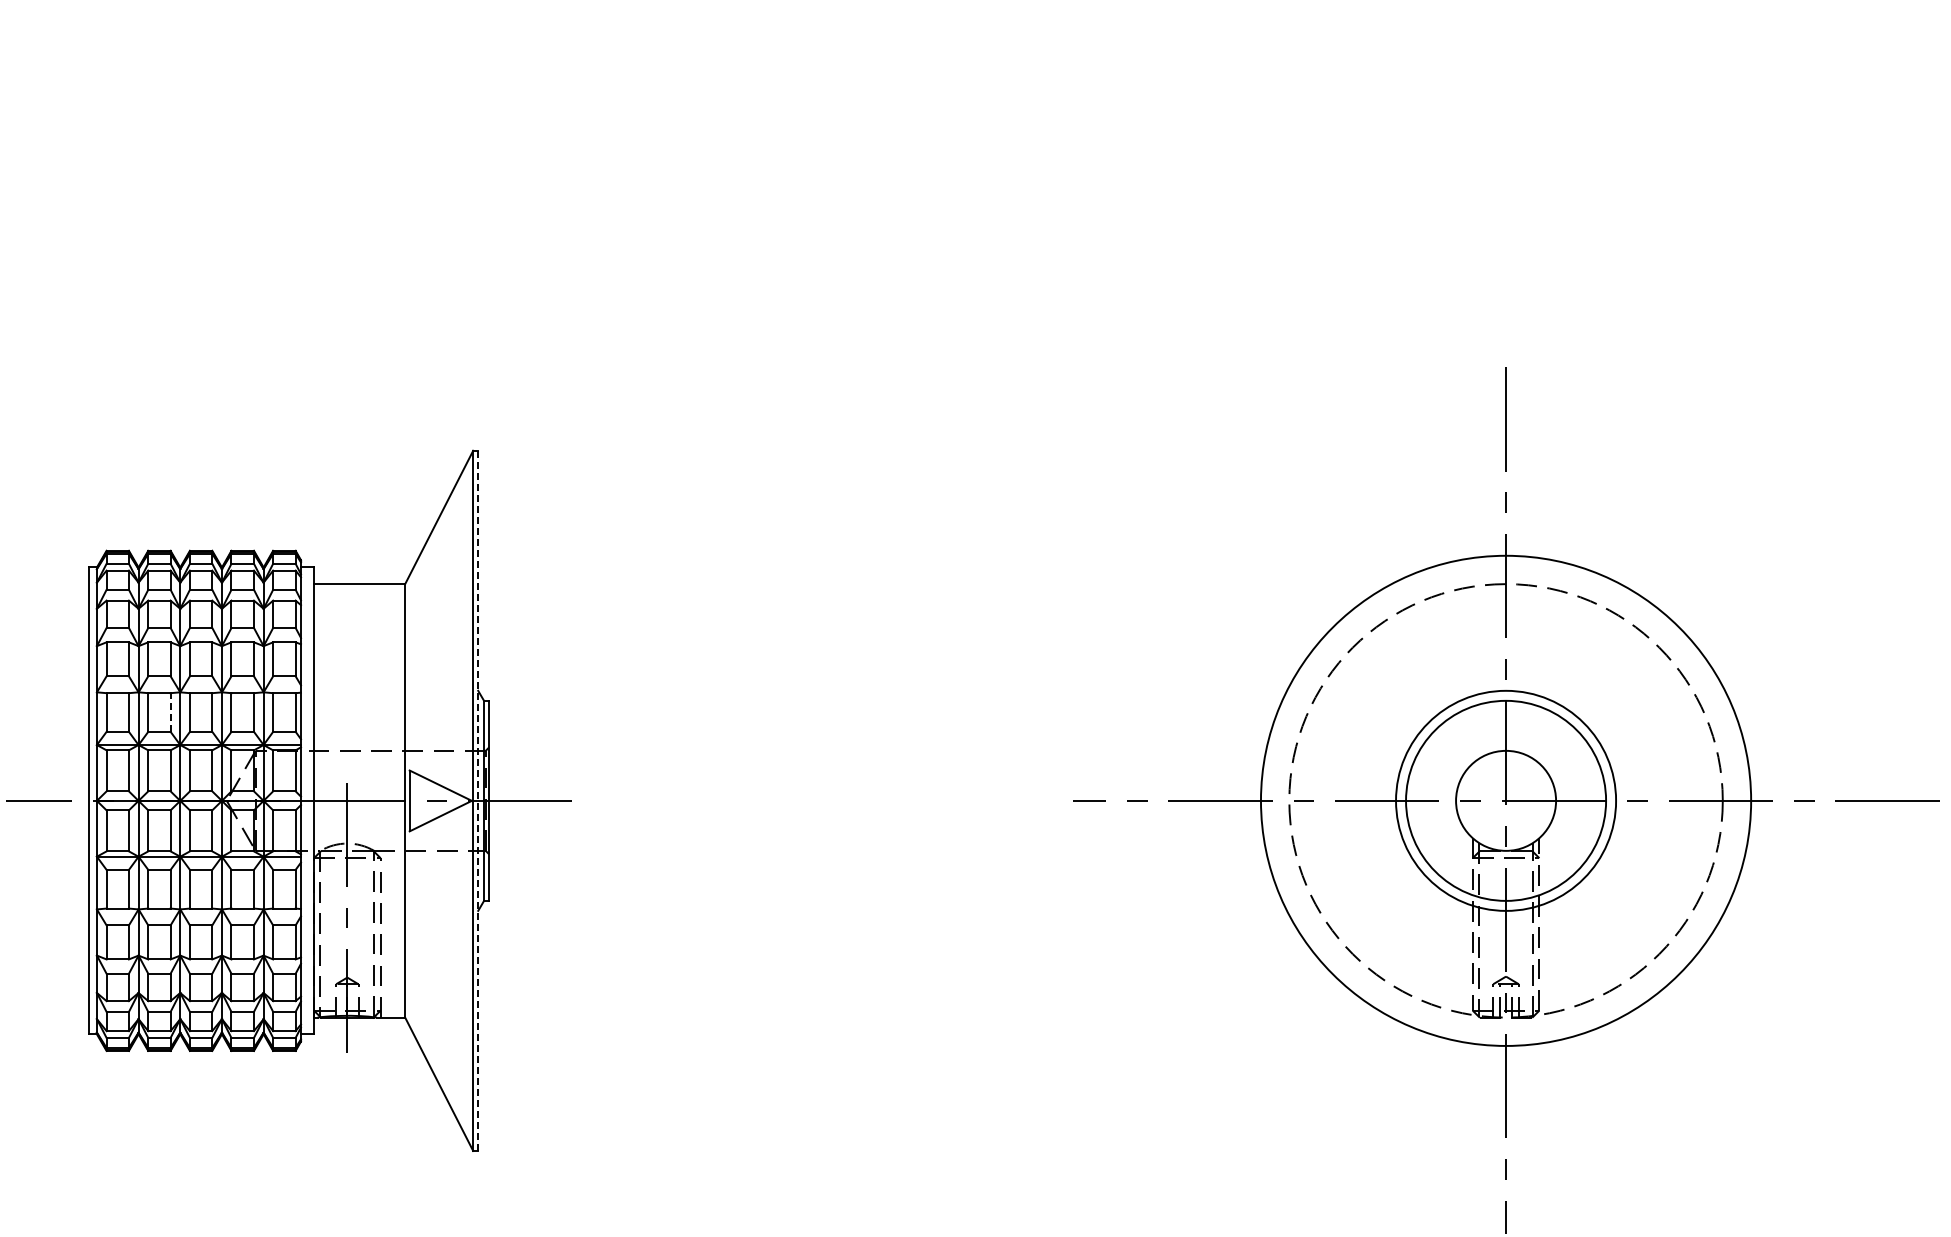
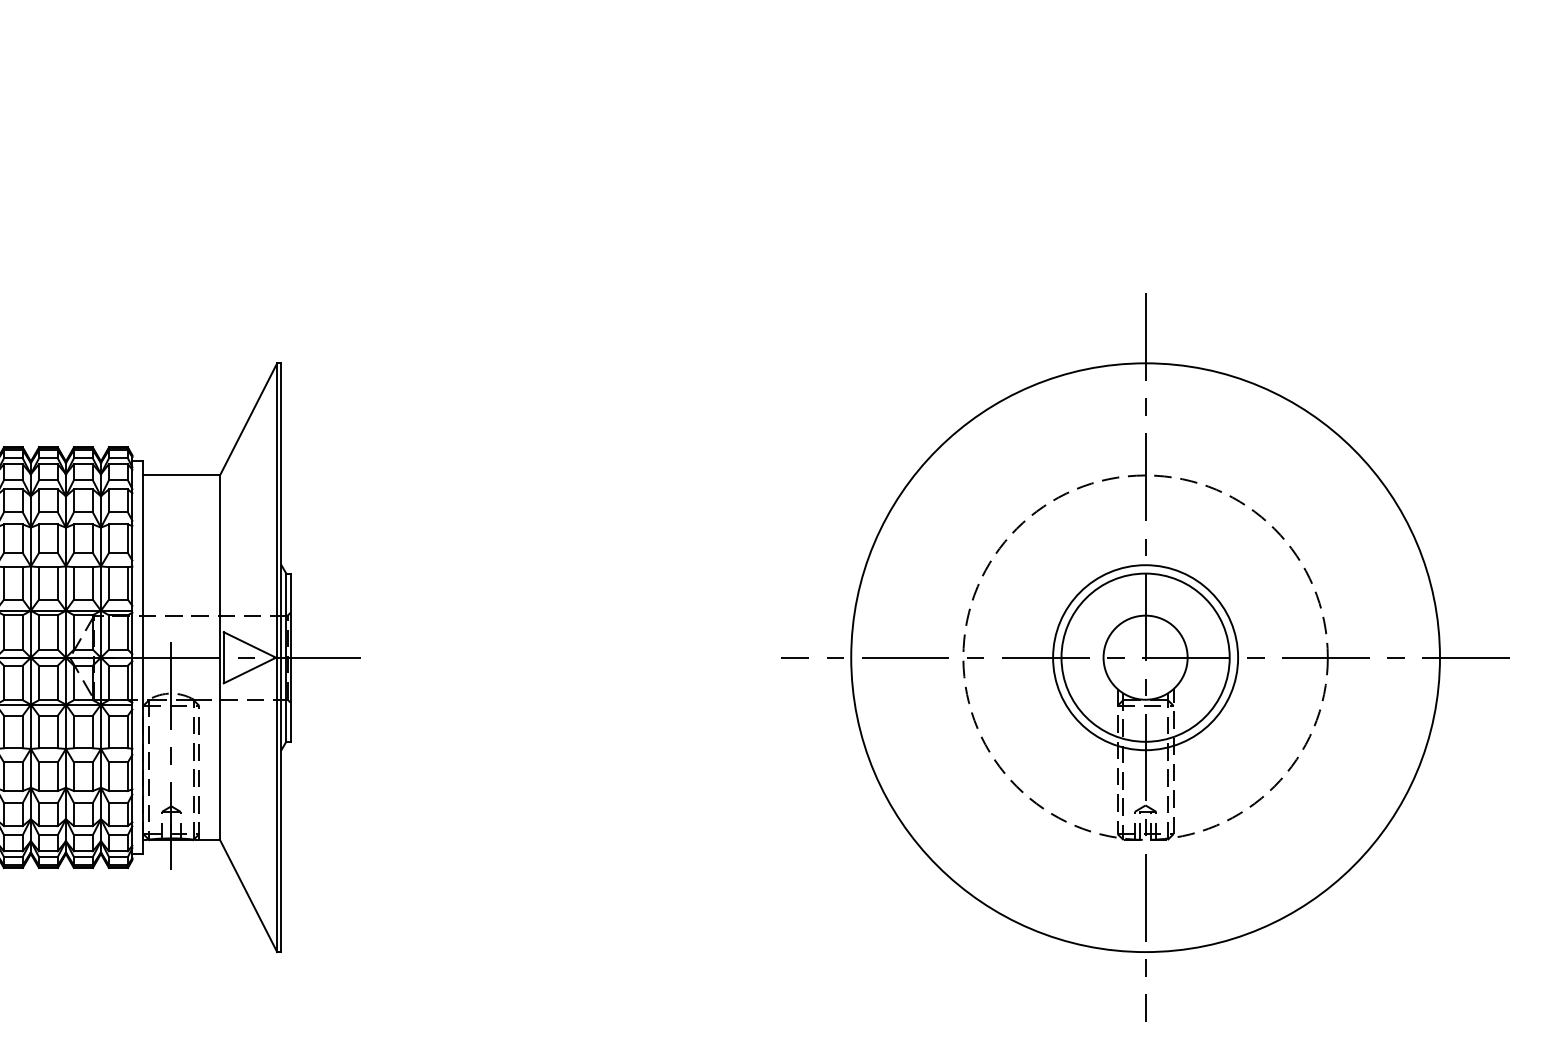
line: (170, 712) -> (22, 583), dashed -> solid
line: (478, 800) -> (281, 657), dashed -> solid
circle: (1505, 800) -> (1145, 657), size x1.43

